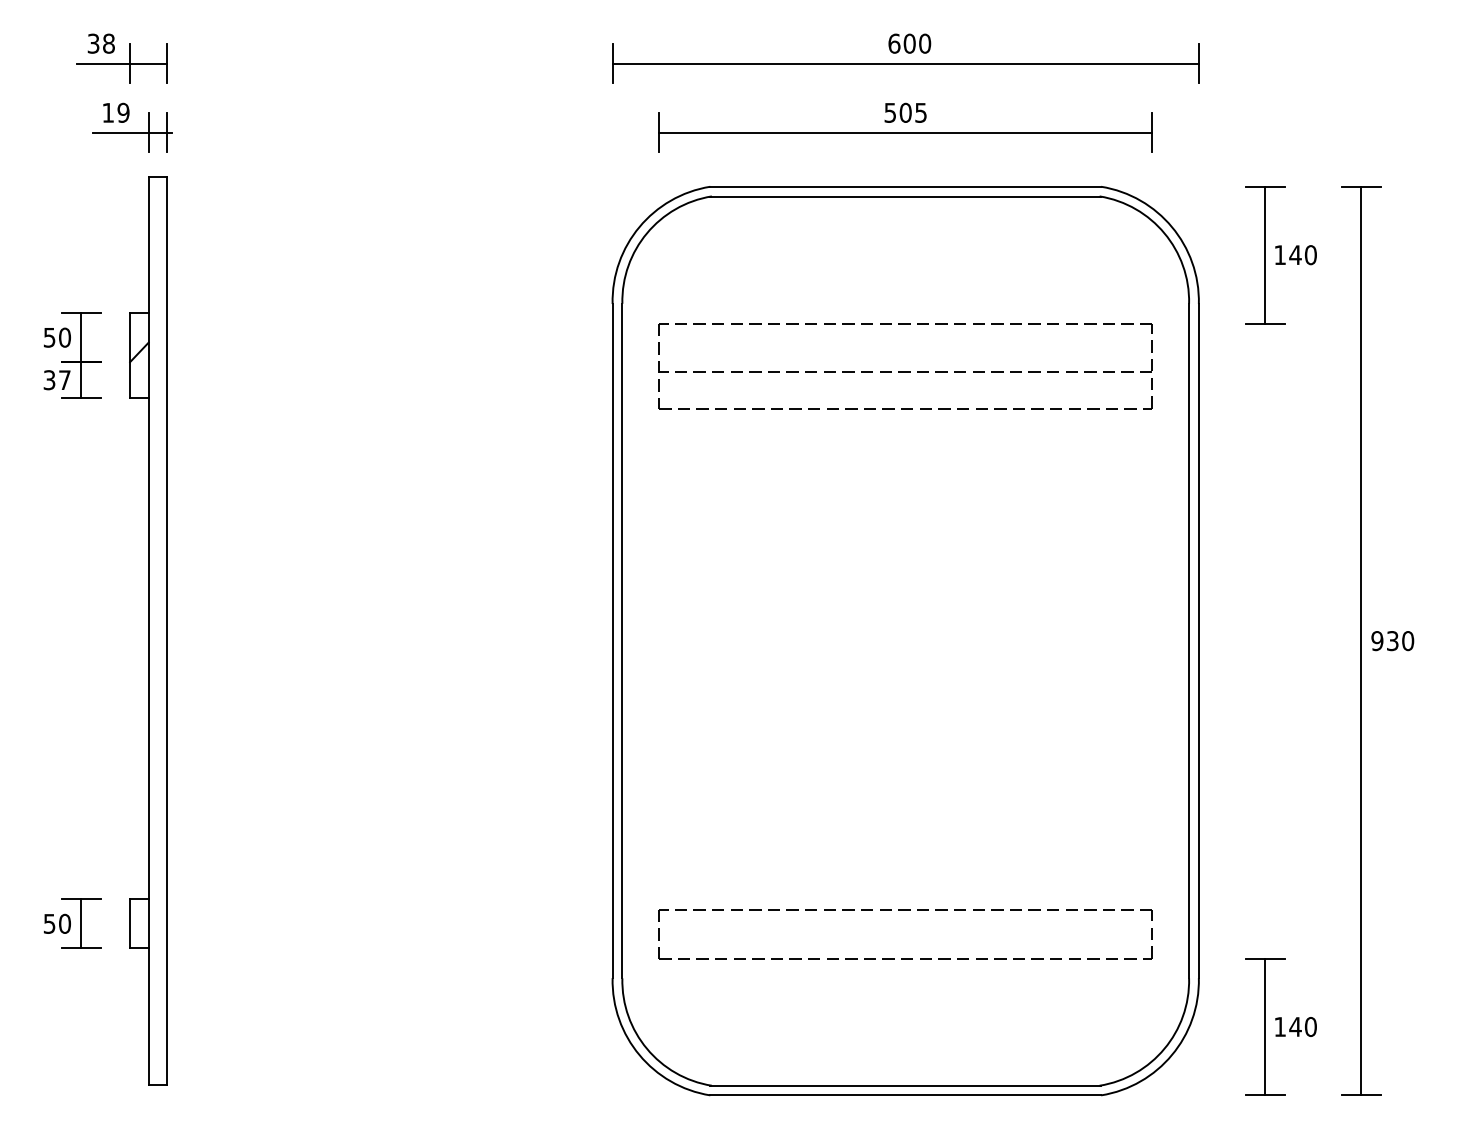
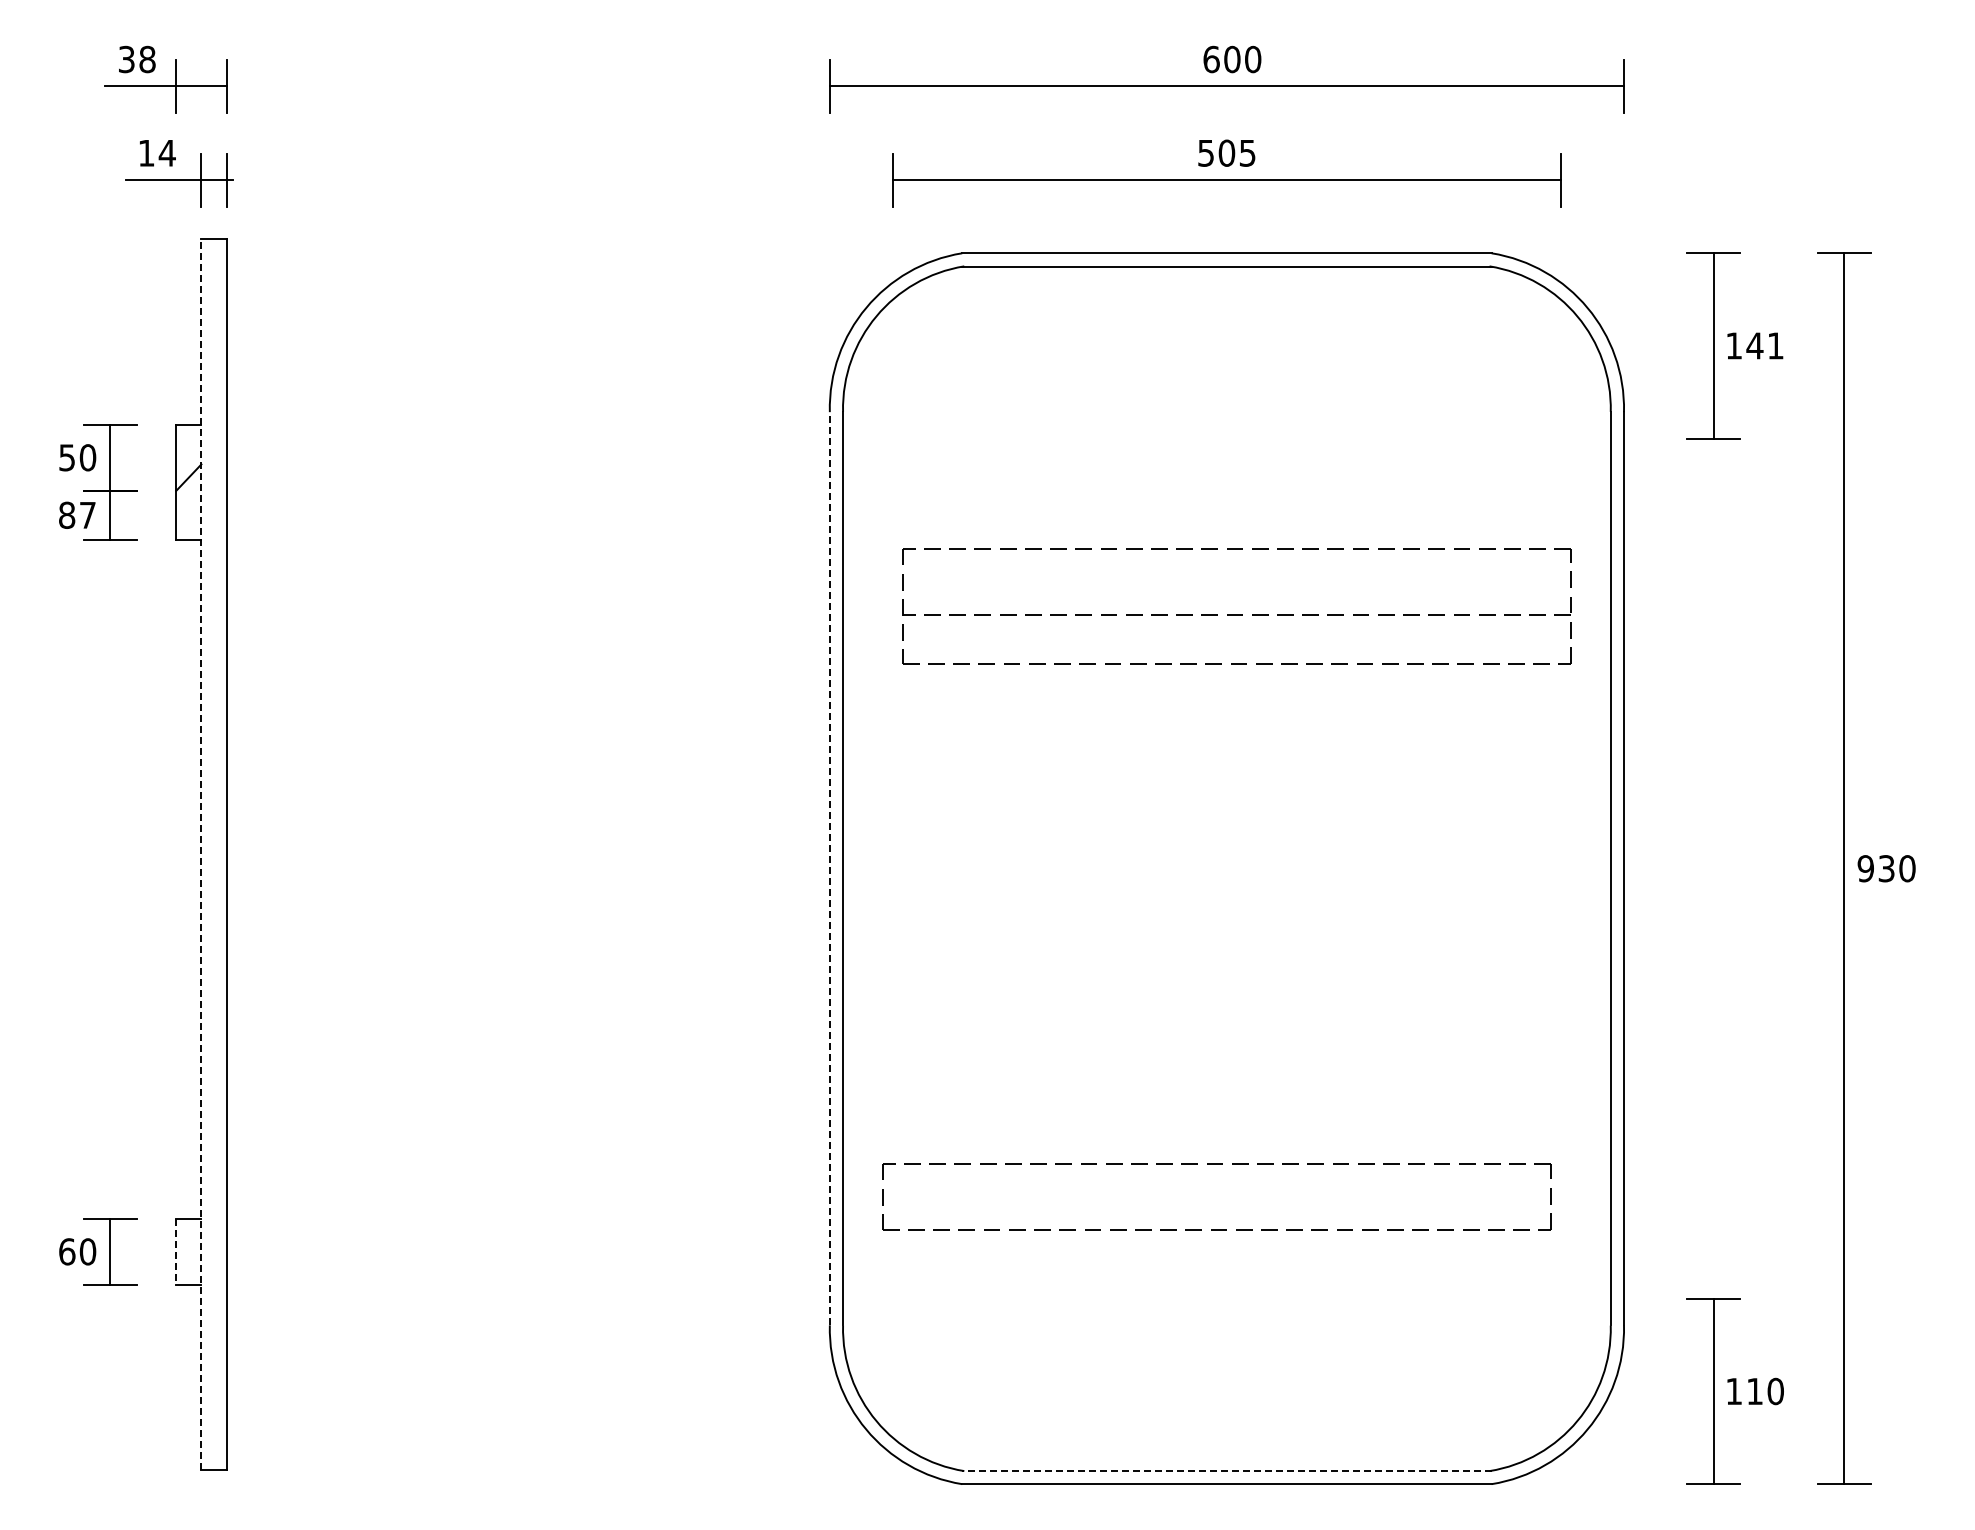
text: (122, 112) -> (166, 152), 19 -> 14
text: (1310, 254) -> (1775, 345), 140 -> 141
part: (905, 372) -> (1236, 614), moved
text: (49, 379) -> (67, 514), 37 -> 87
line: (148, 630) -> (201, 854), solid -> dashed
line: (612, 640) -> (829, 868), solid -> dashed
part: (905, 910) -> (1216, 1164), moved
text: (49, 923) -> (67, 1251), 50 -> 60
line: (130, 924) -> (176, 1252), solid -> dashed
text: (1295, 1026) -> (1754, 1391), 140 -> 110
line: (905, 1085) -> (1226, 1470), solid -> dashed

